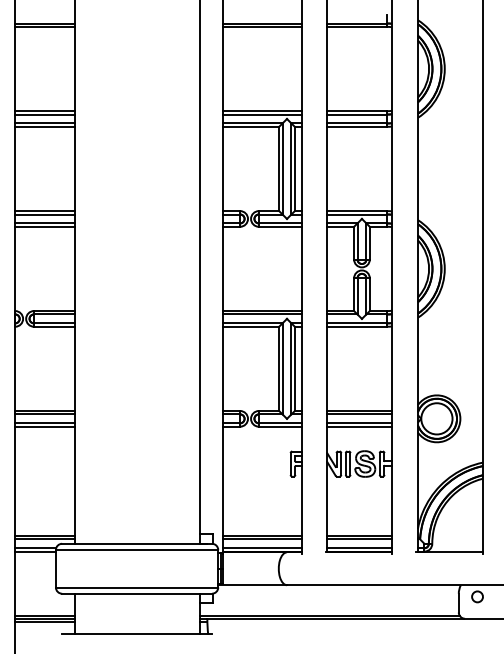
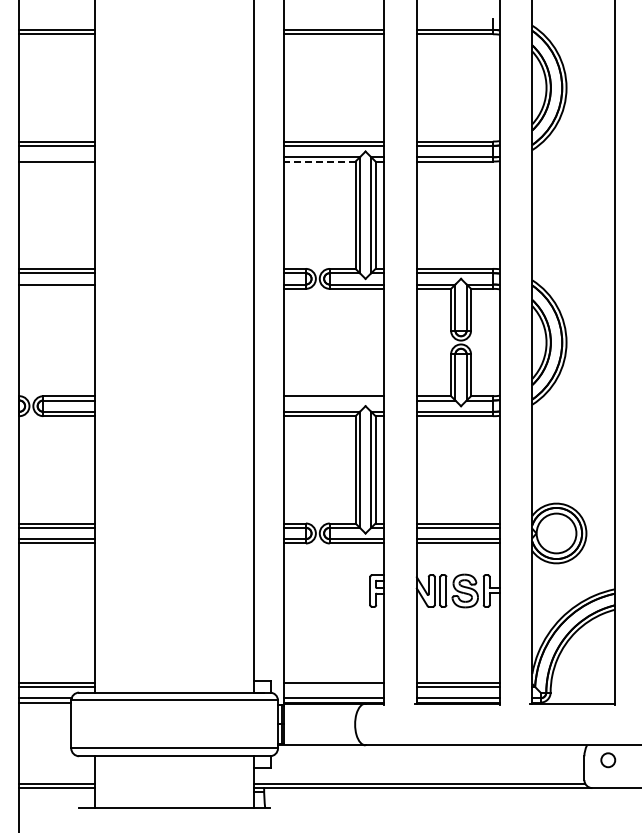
line: (45, 123) -> (57, 157), removed
line: (250, 126) -> (319, 161), solid -> dashed
line: (45, 226) -> (57, 288), removed
line: (262, 314) -> (334, 400), removed
line: (262, 538) -> (334, 686), removed
line: (45, 622) -> (57, 792), removed

